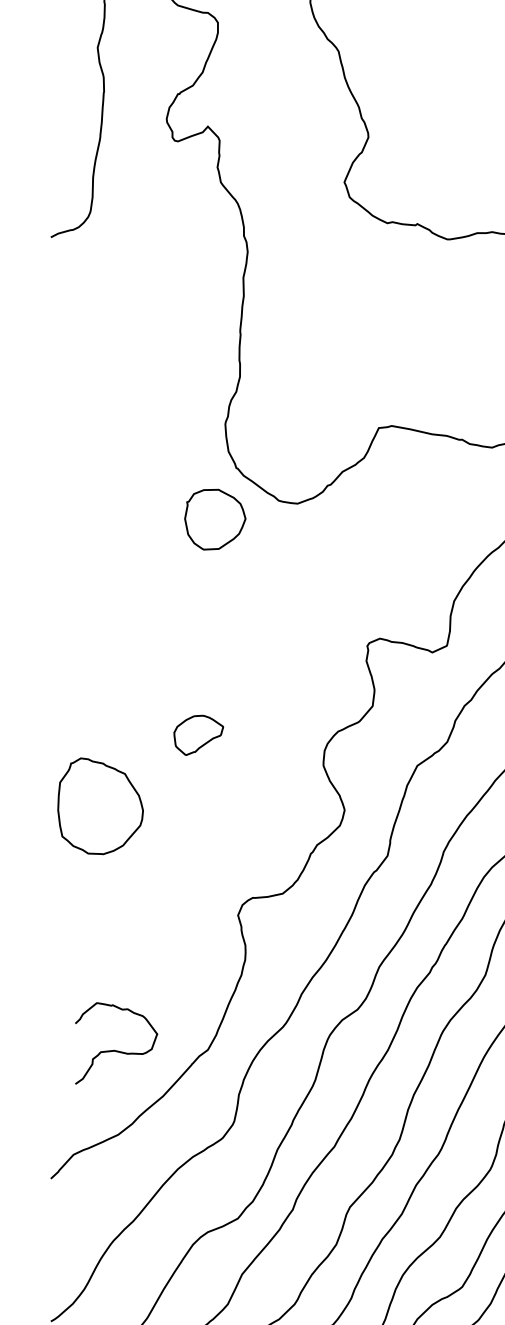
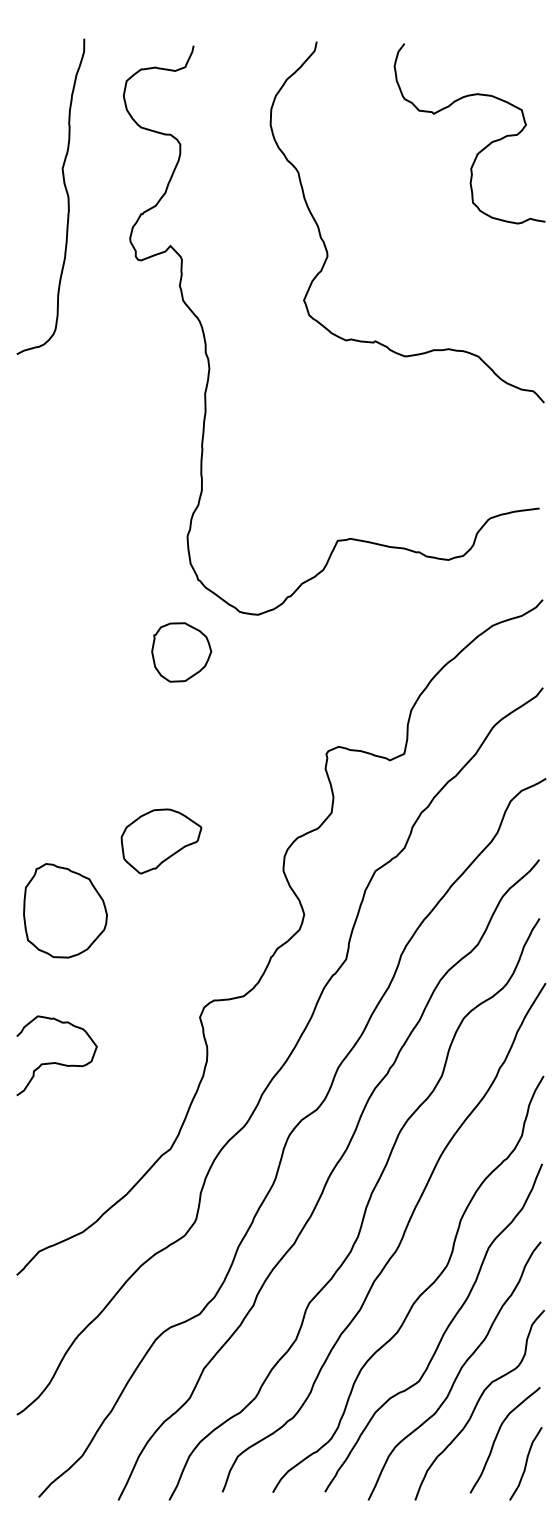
part: (215, 519) -> (181, 652), moved
part: (198, 735) -> (161, 841), size x1.67
curve: (115, 1050) -> (56, 1062), moved

